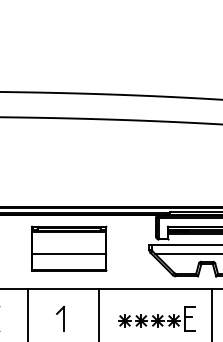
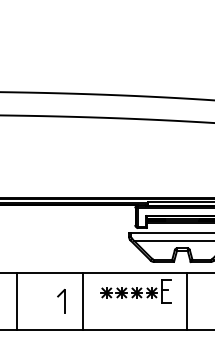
part: (69, 248) -> (55, 236), removed
part: (60, 319) -> (61, 301), moved
part: (156, 319) -> (135, 291), moved

